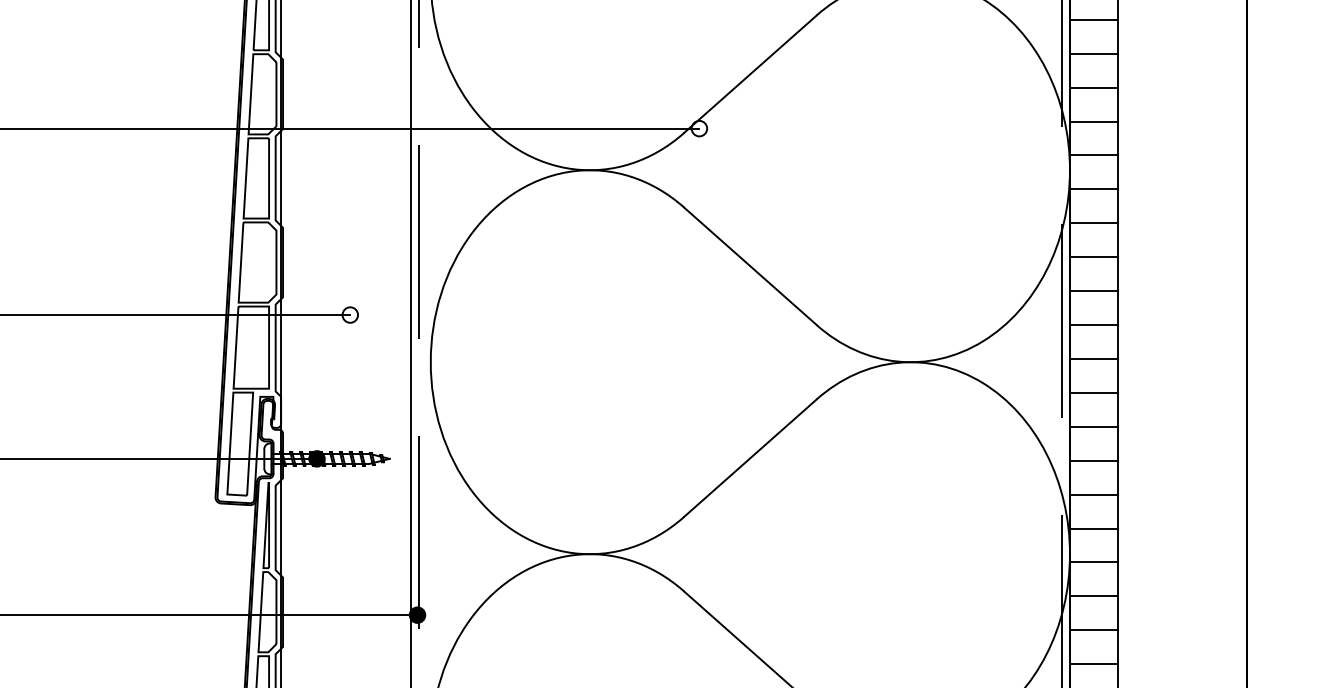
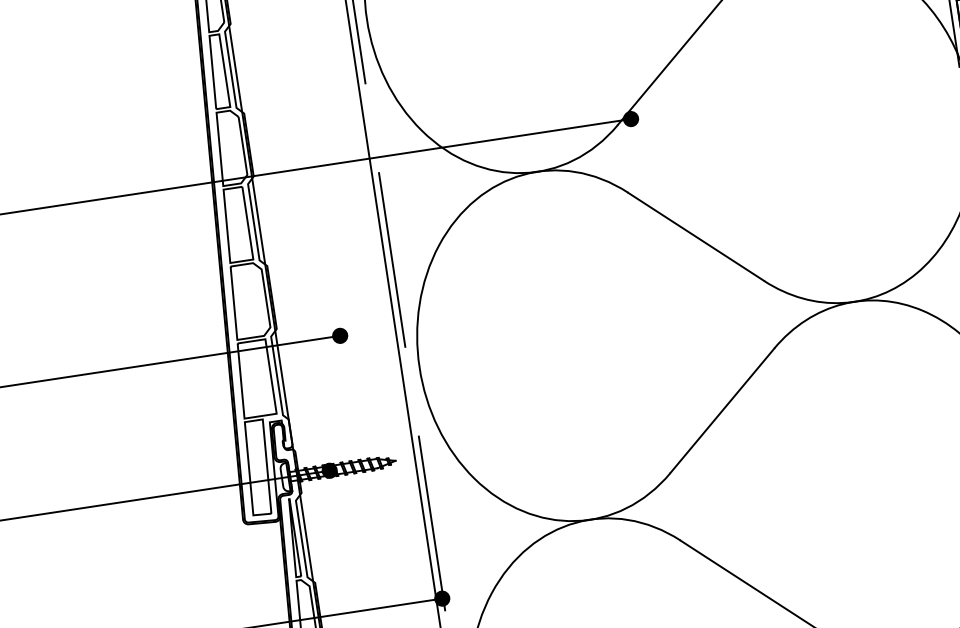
fill: (699, 128) -> (631, 118), added
fill: (350, 314) -> (340, 335), added

